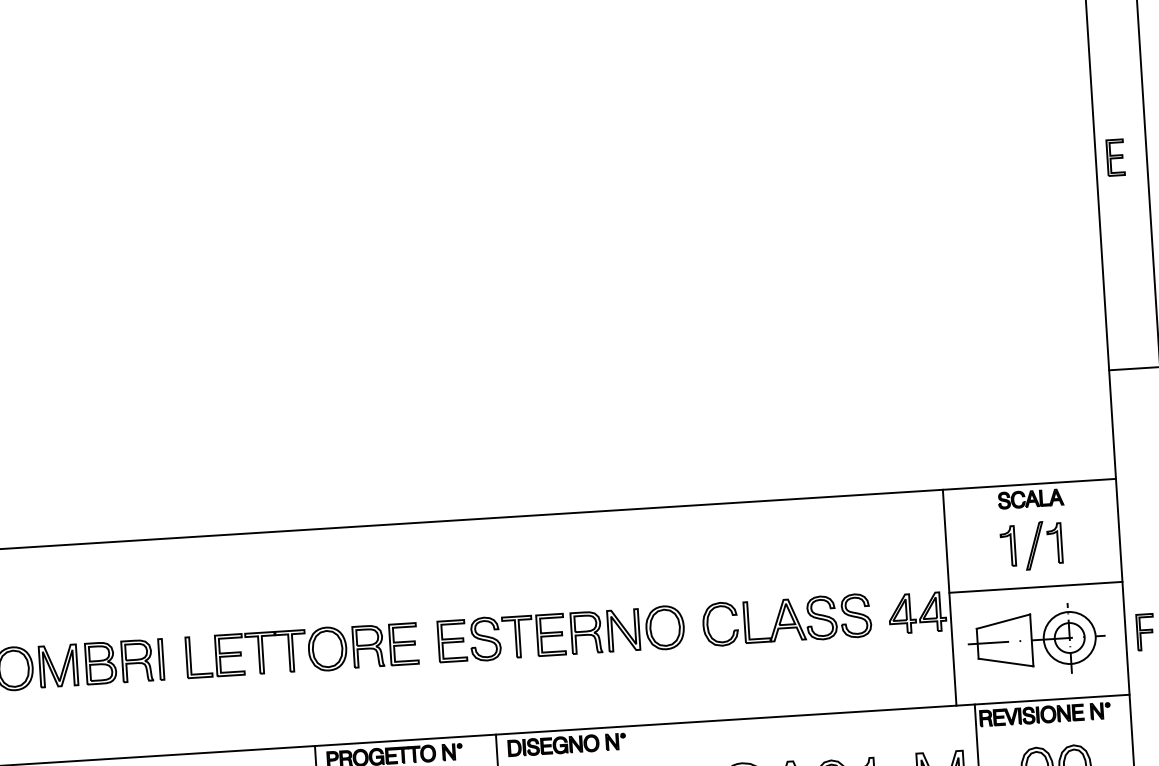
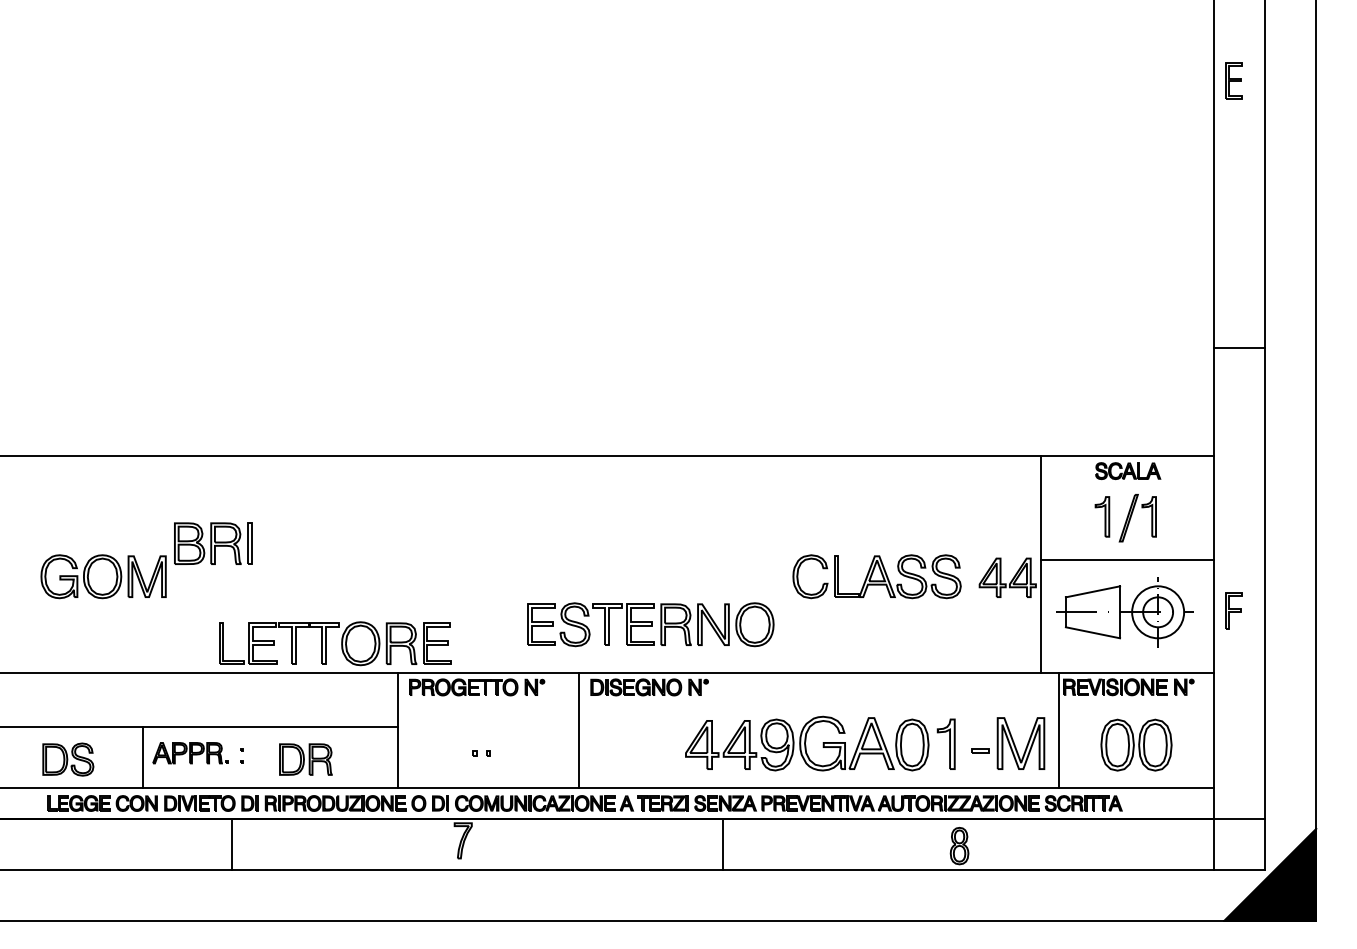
part: (1115, 157) -> (1233, 80), moved
part: (560, 634) -> (650, 624), moved
part: (302, 650) -> (335, 643), moved
part: (124, 661) -> (213, 543), moved

